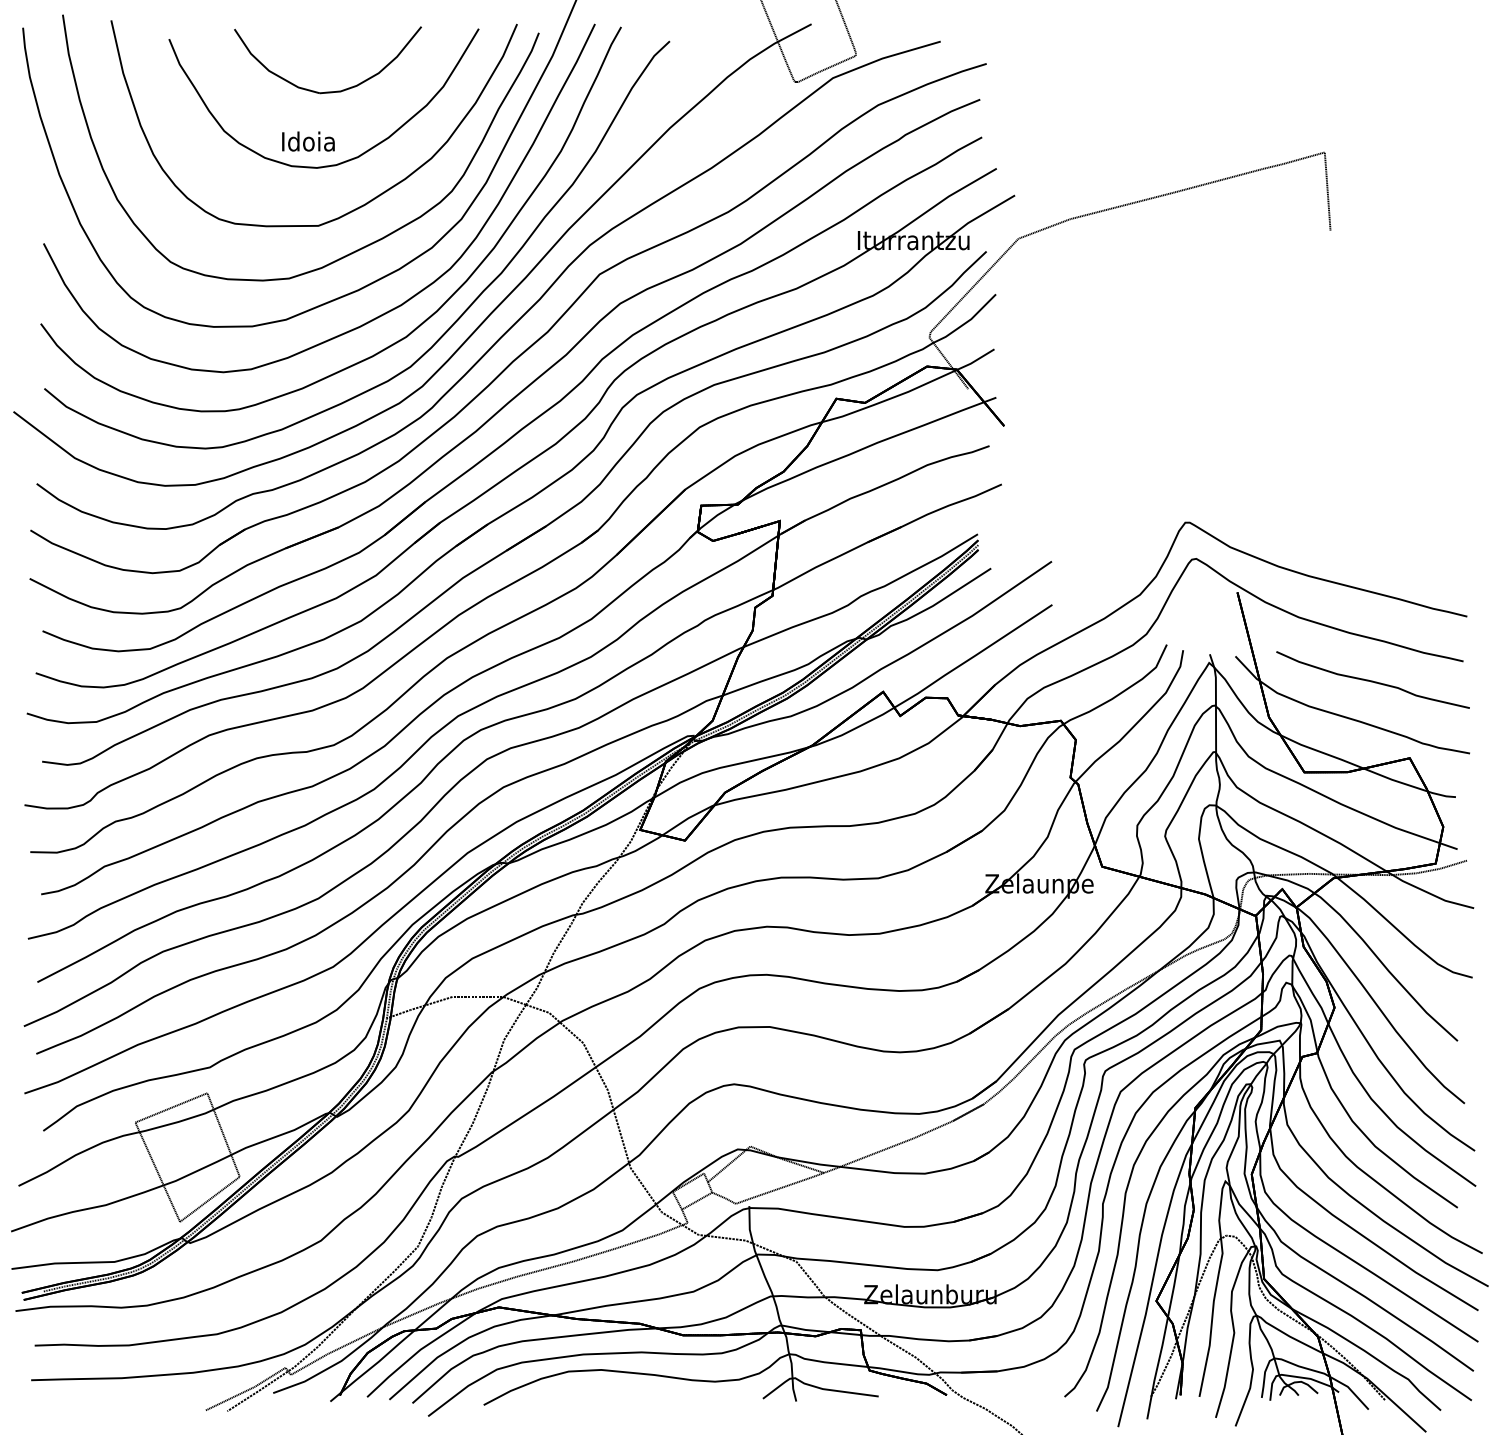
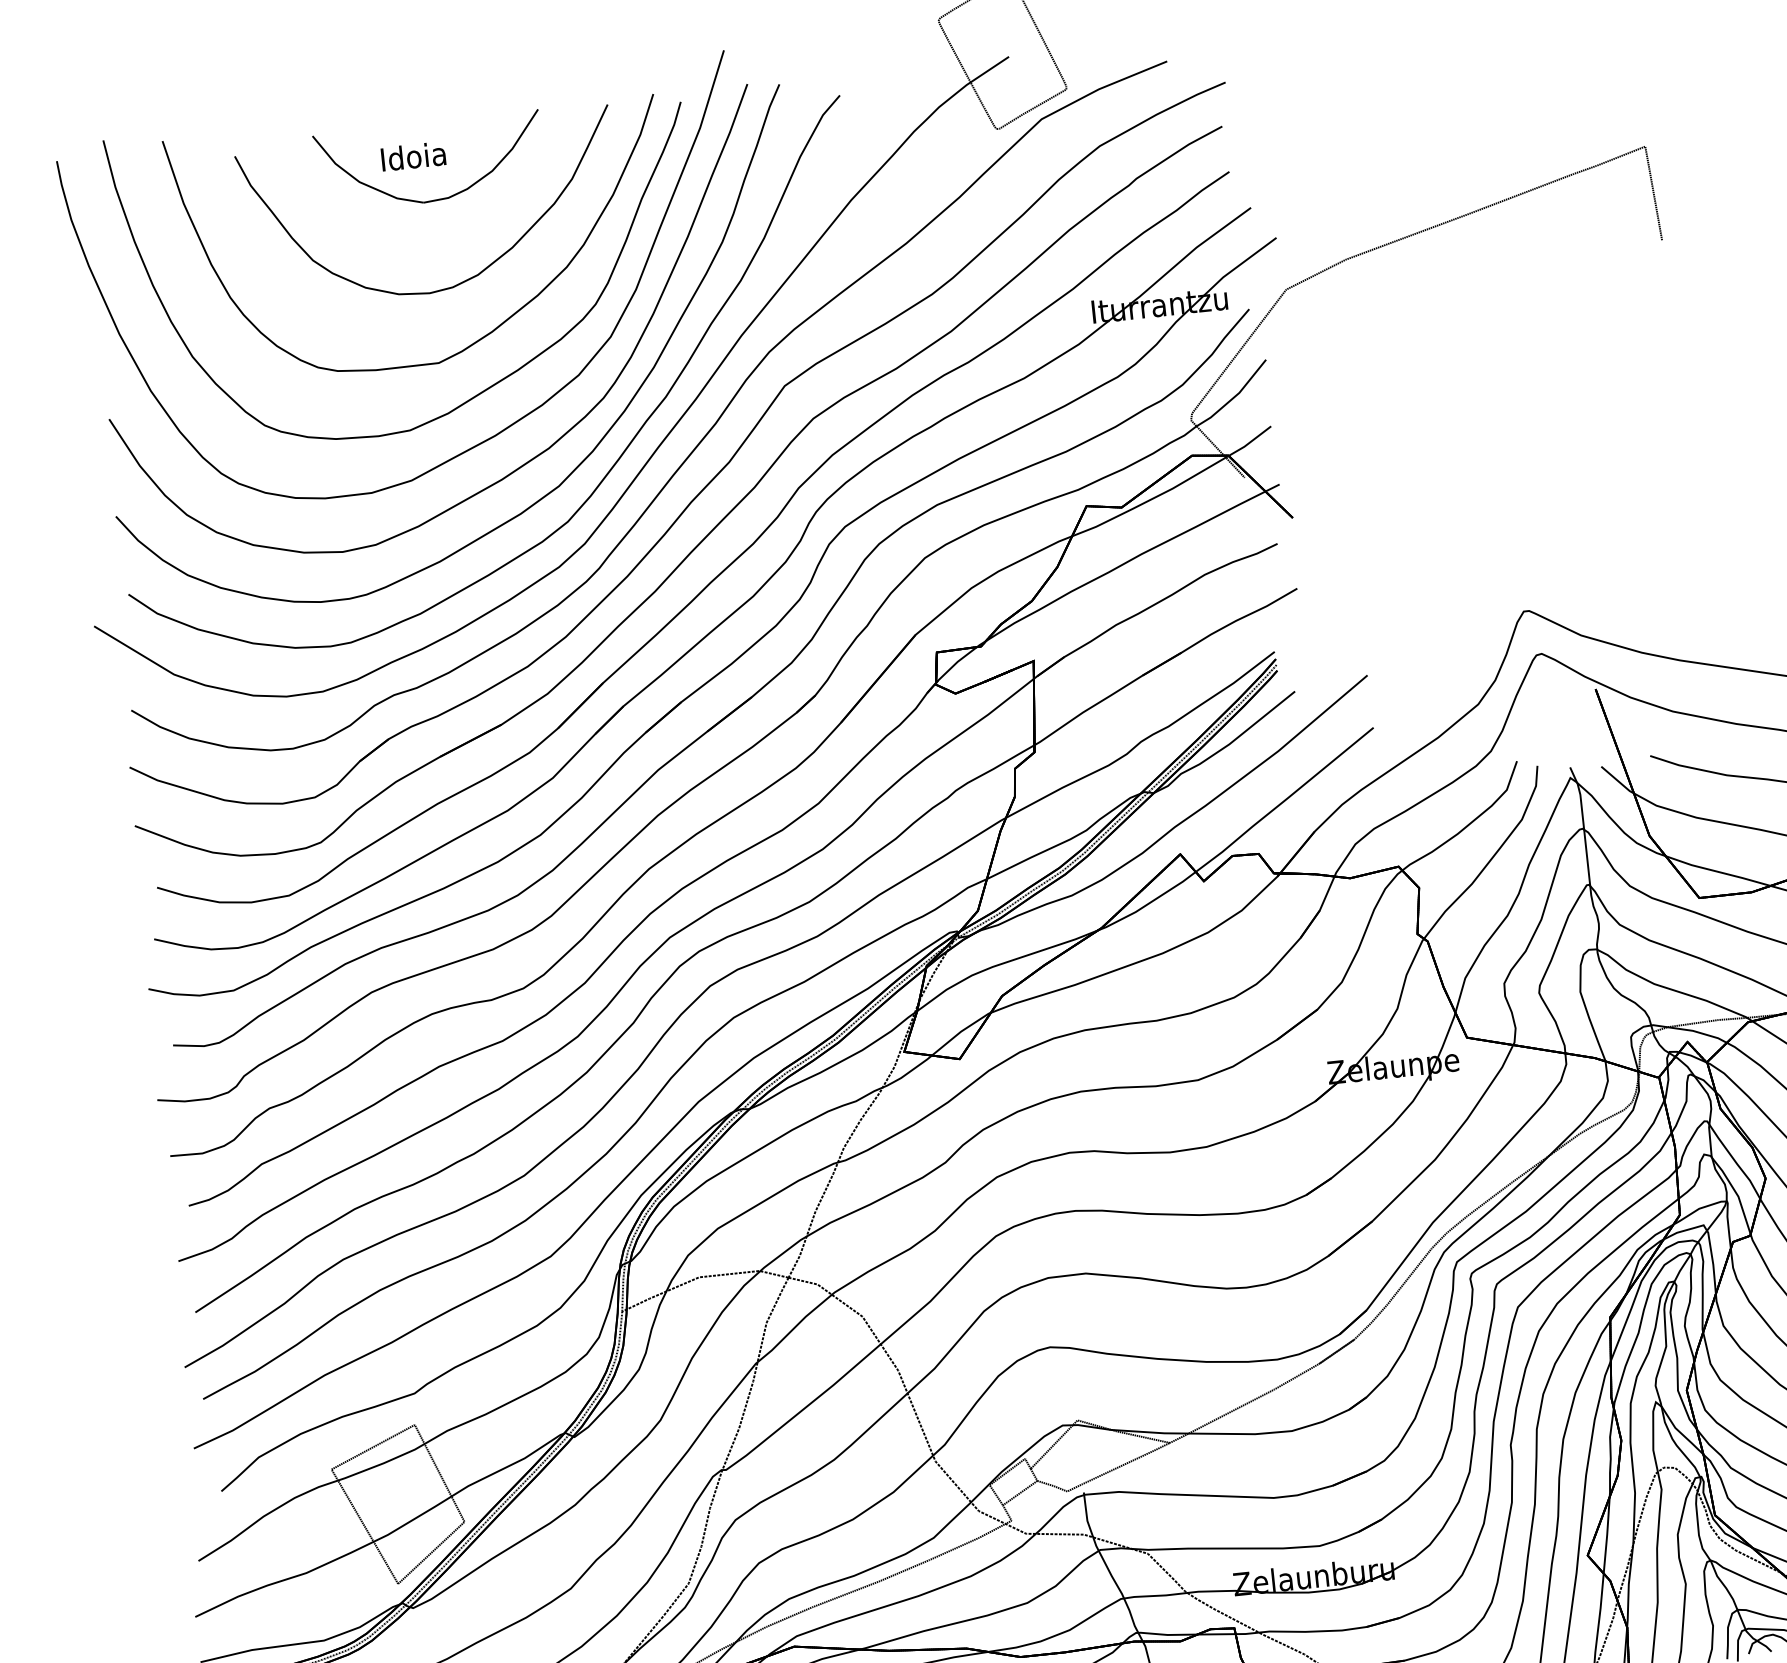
text: (308, 141) -> (413, 156), moved

